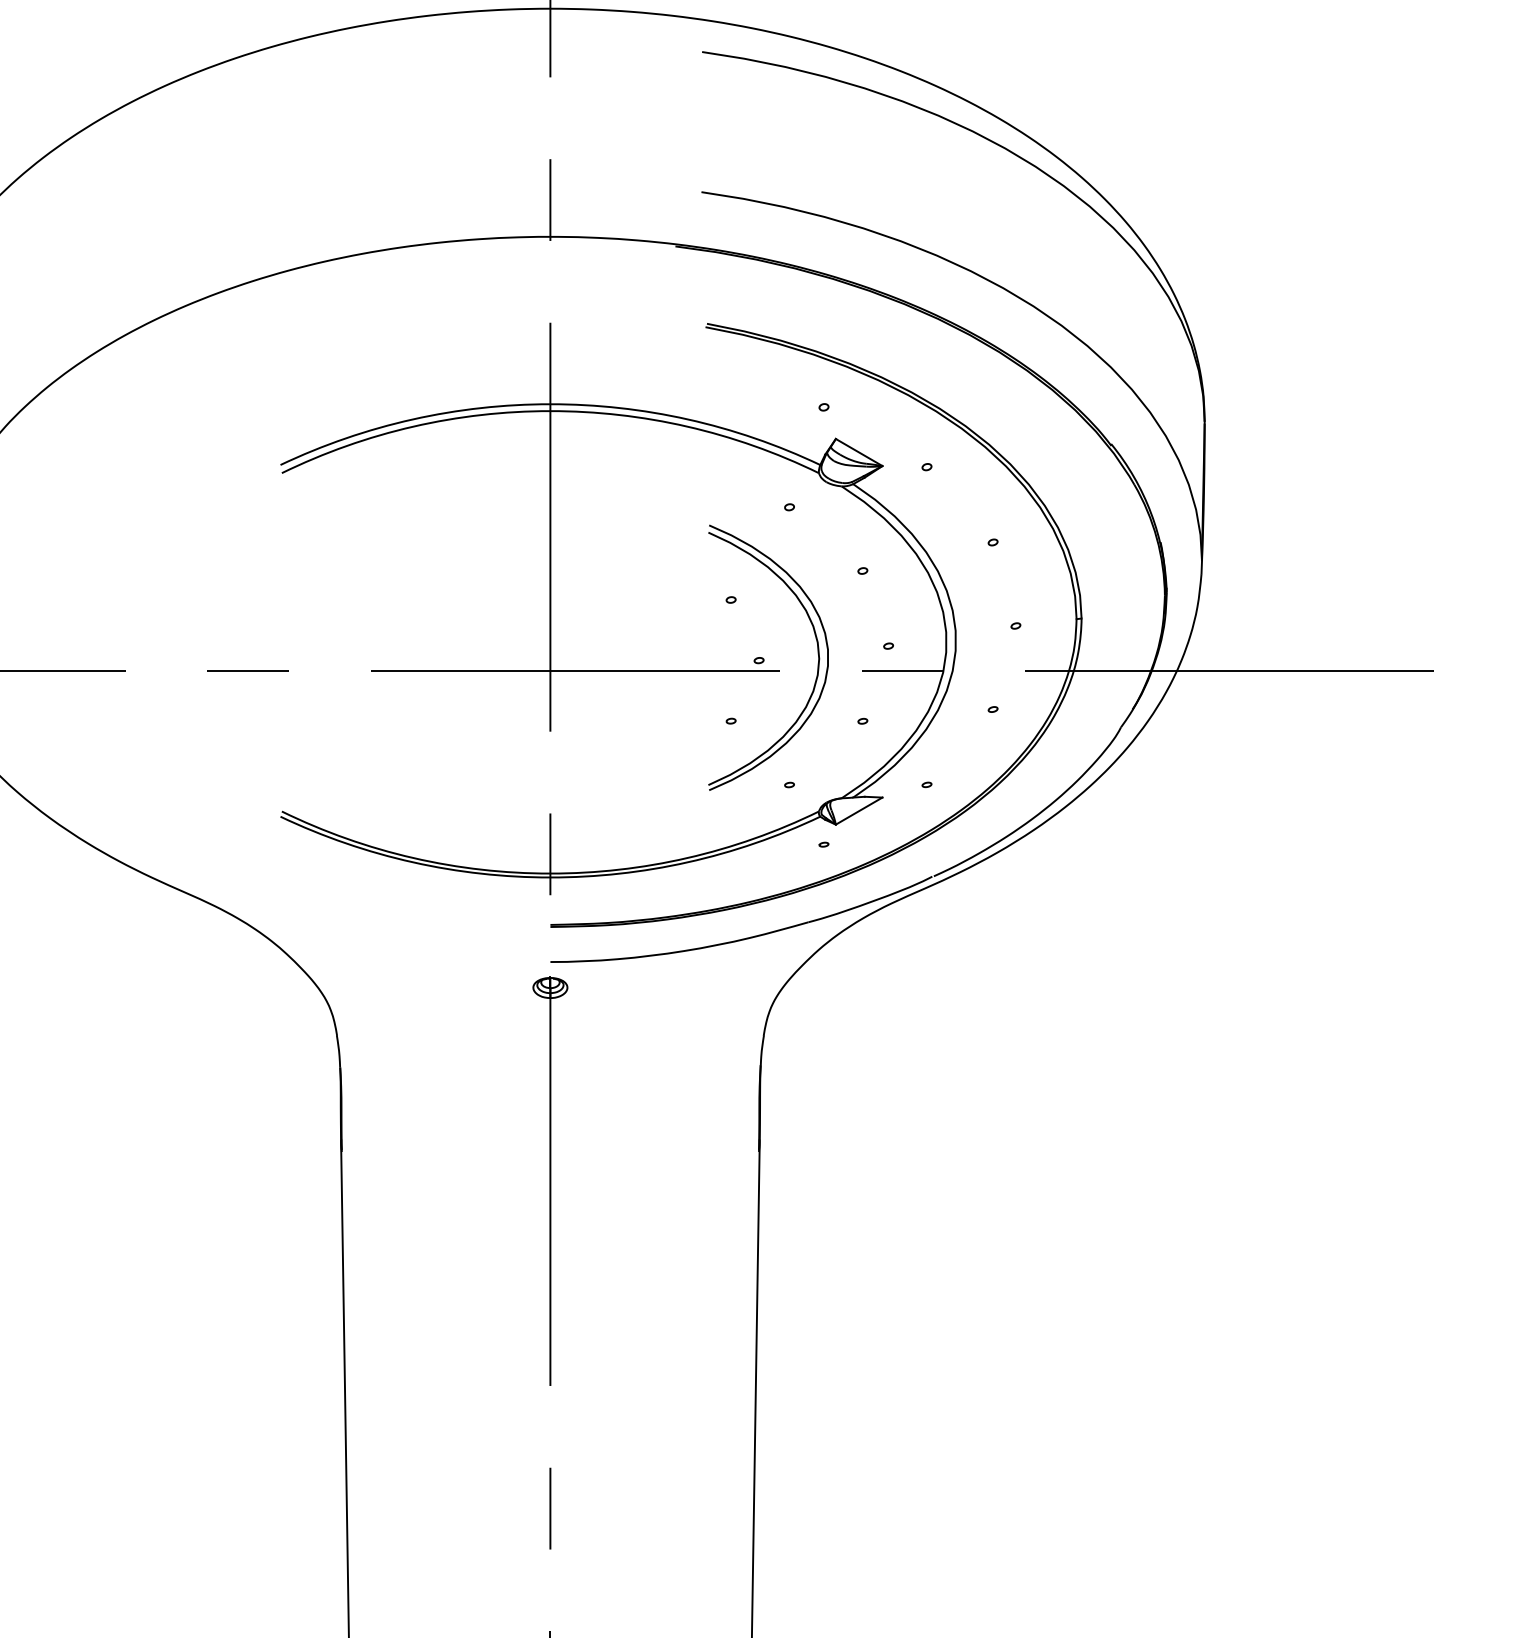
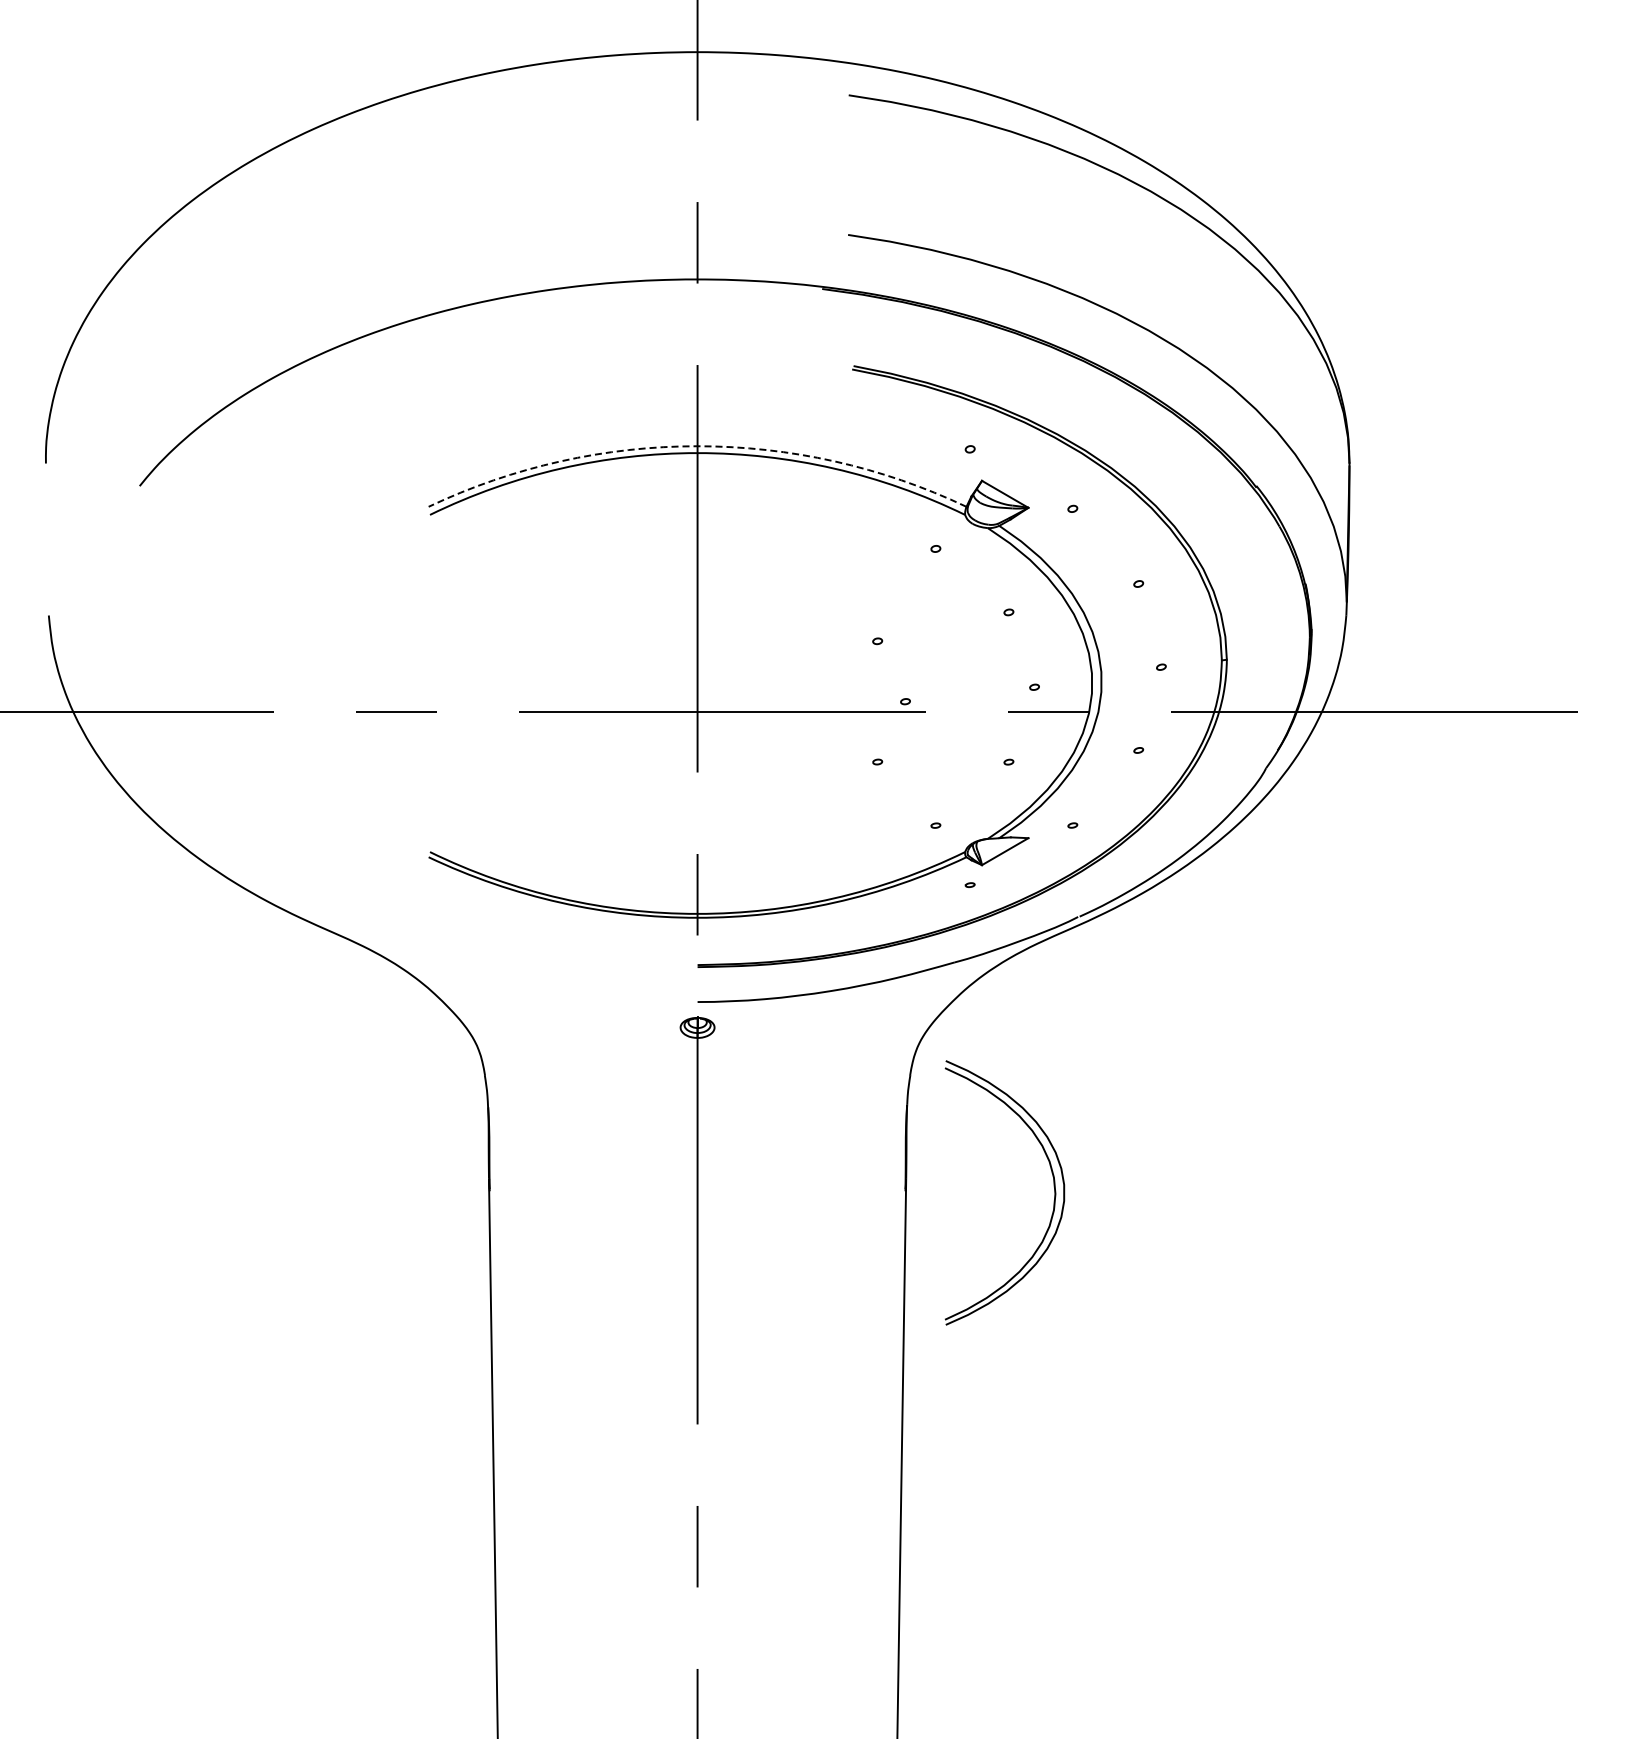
arc: (550, 404) -> (697, 446), solid -> dashed
part: (817, 651) -> (1053, 1186), moved

